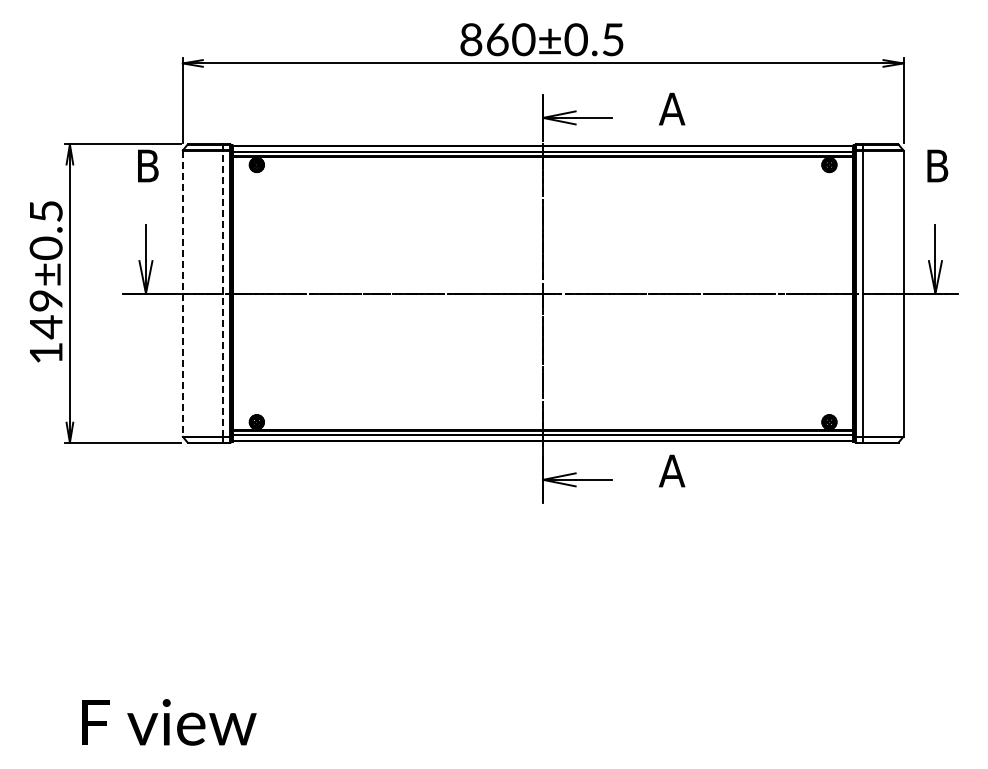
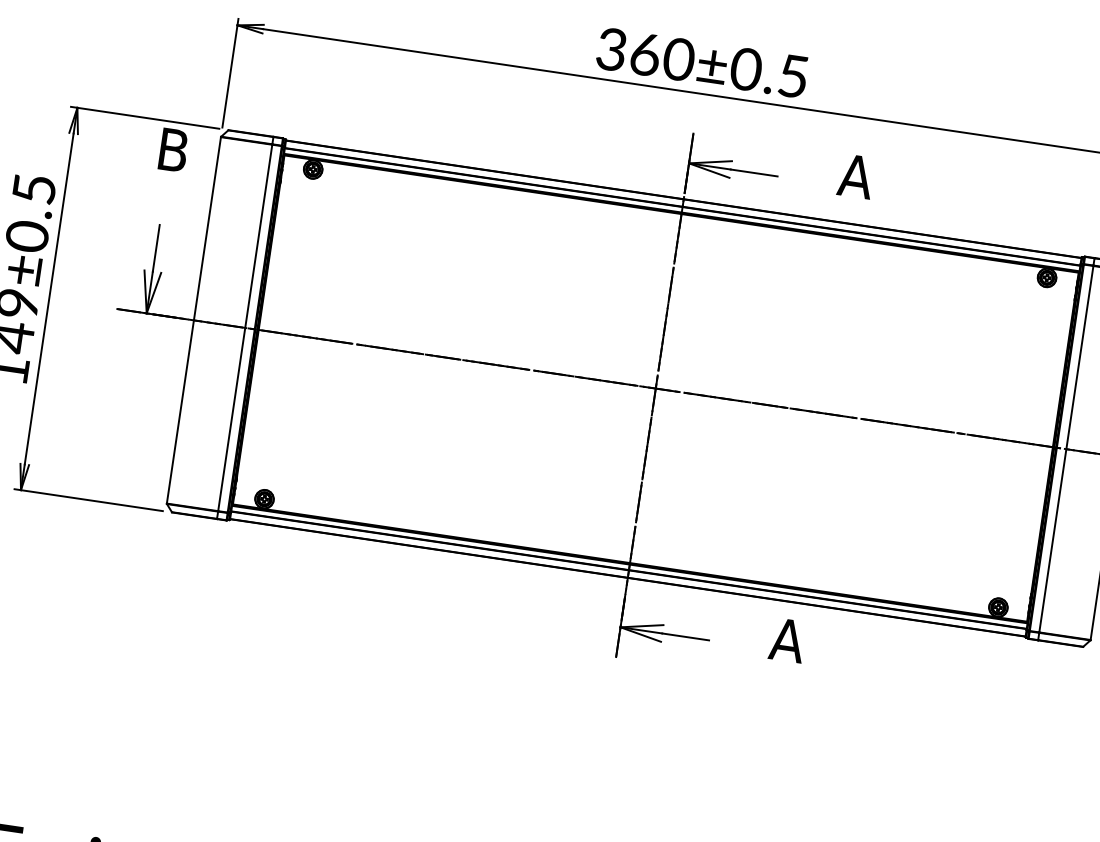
text: (471, 39) -> (612, 49), 860±0.5 -> 360±0.5
line: (182, 293) -> (193, 320), dashed -> solid
line: (222, 293) -> (244, 327), dashed -> solid

